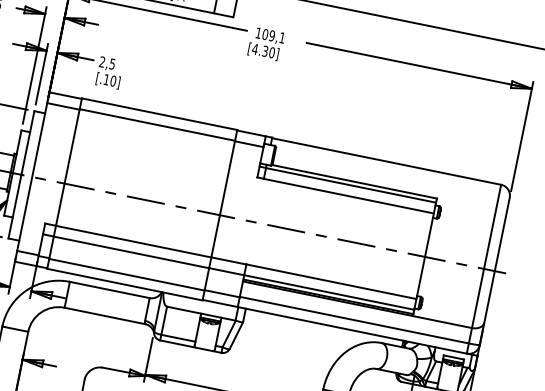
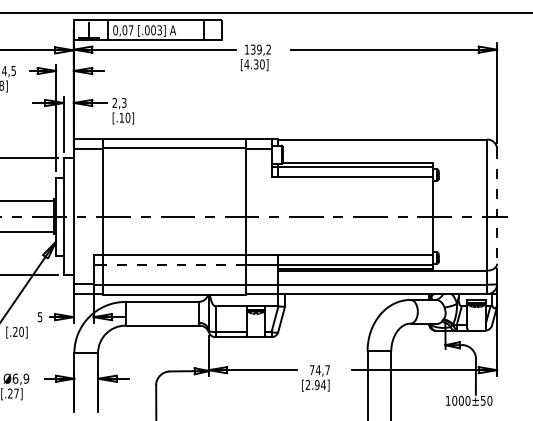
text: (273, 36) -> (260, 49), 109,1 -> 139,2
text: (112, 63) -> (124, 102), 2,5 -> 2,3
line: (131, 252) -> (174, 265), solid -> dashed
line: (494, 272) -> (497, 217), solid -> dashed

